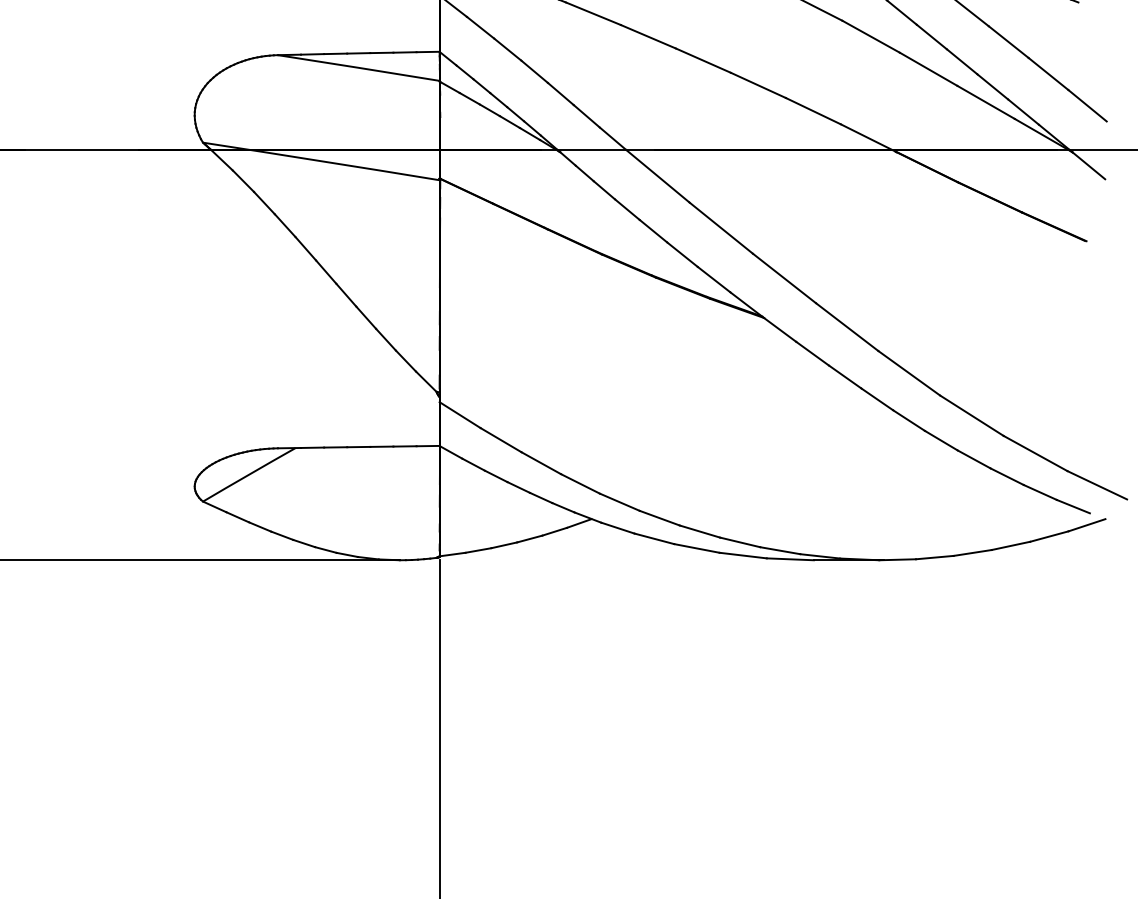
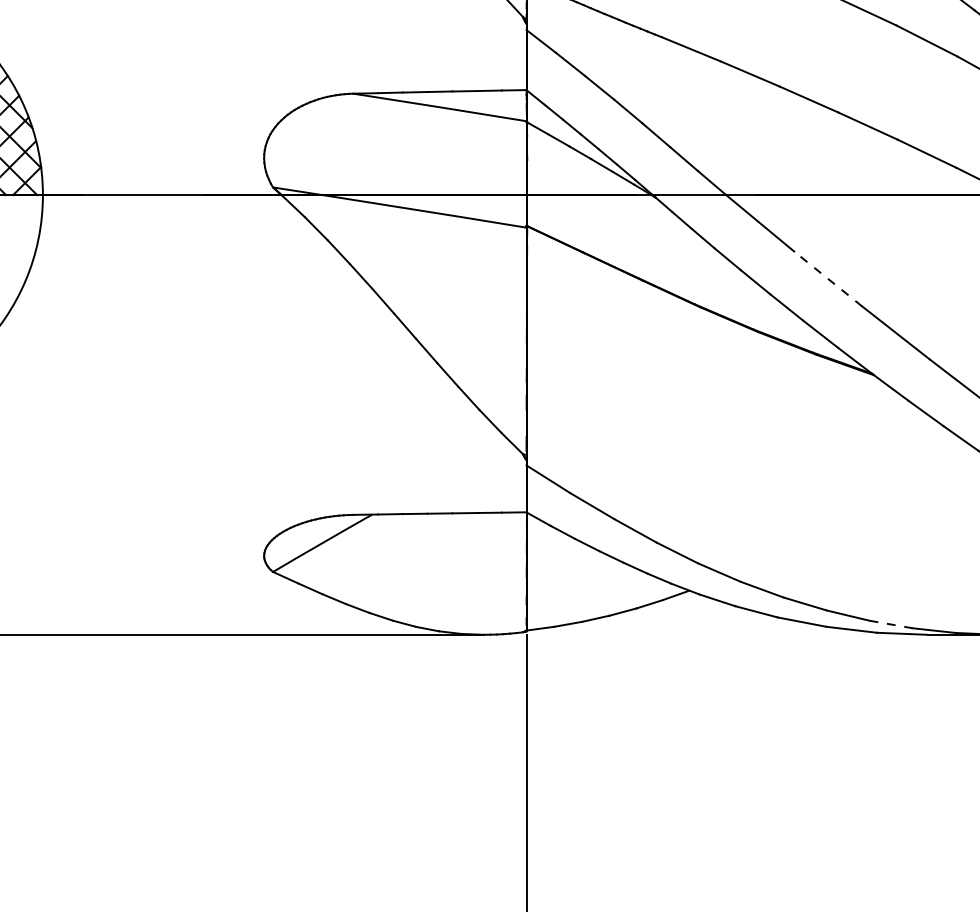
line: (721, 228) -> (828, 279), solid -> dashed
line: (779, 550) -> (890, 624), solid -> dashed

